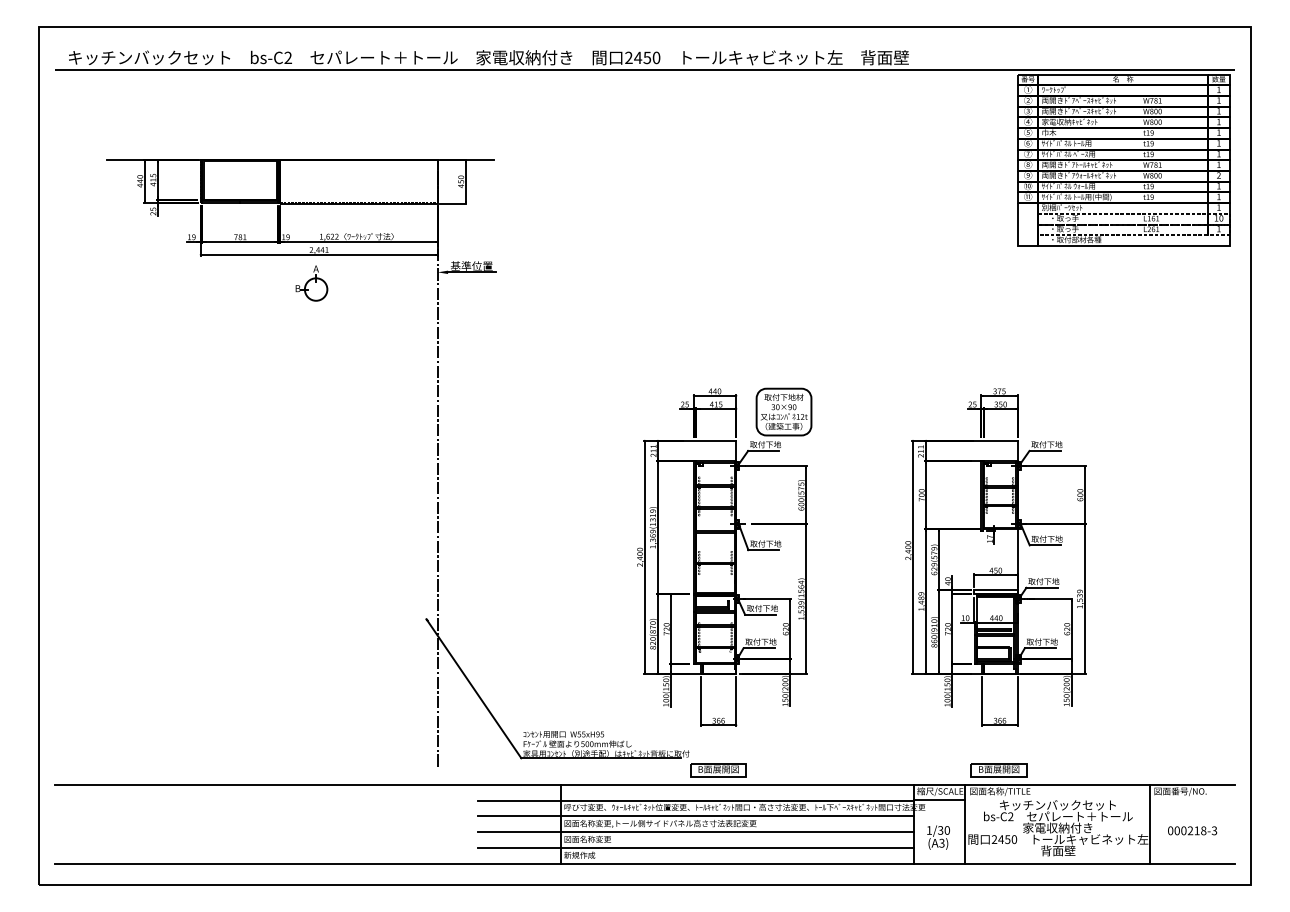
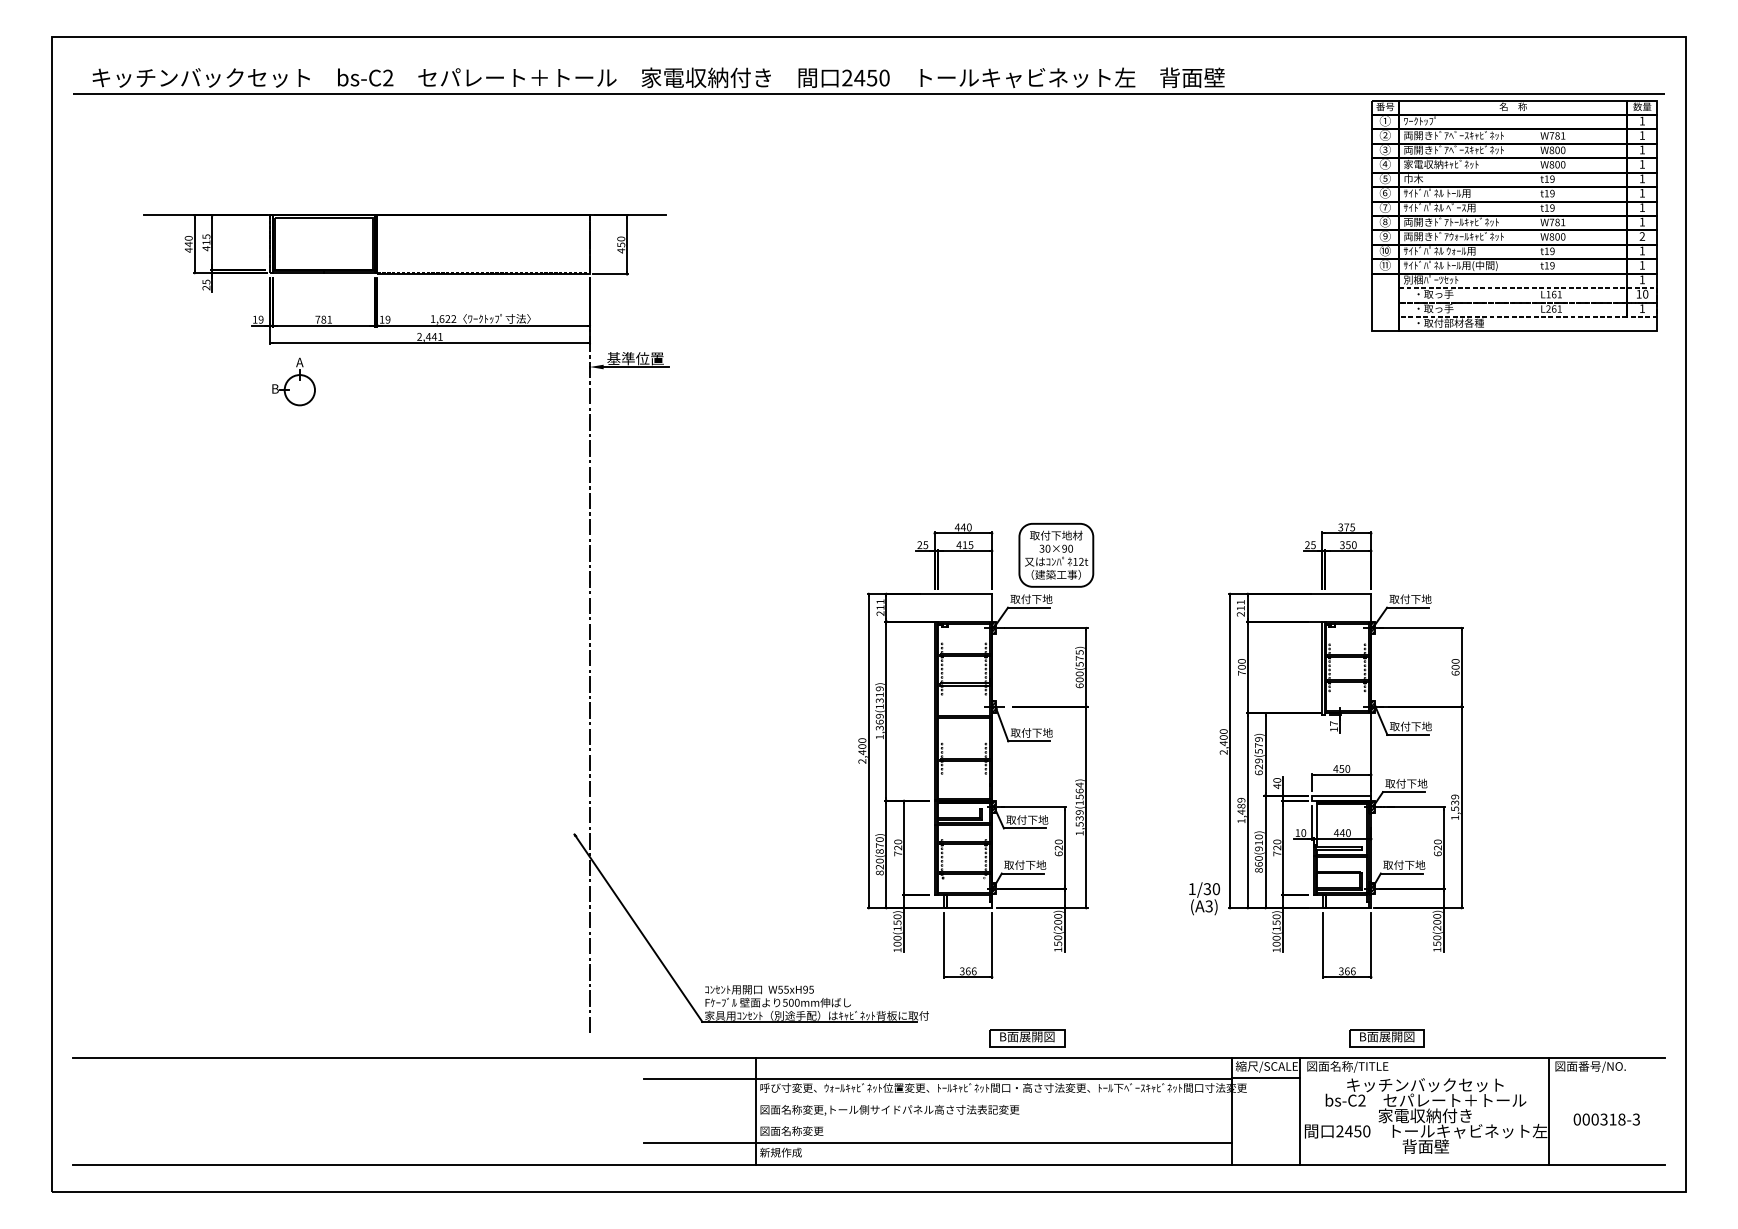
part: (311, 283) -> (293, 381), moved
part: (718, 770) -> (1027, 1038), moved
part: (998, 770) -> (1386, 1038), moved
line: (695, 816) -> (937, 1100), removed
text: (1190, 830) -> (1603, 1119), 000218-3 -> 000318-3
line: (695, 832) -> (937, 1121), removed
text: (938, 837) -> (1204, 898), moved

